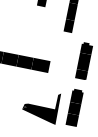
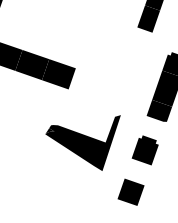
fill: (40, 65) -> (86, 84), removed
part: (41, 108) -> (81, 137), moved
fill: (74, 108) -> (138, 171), removed

